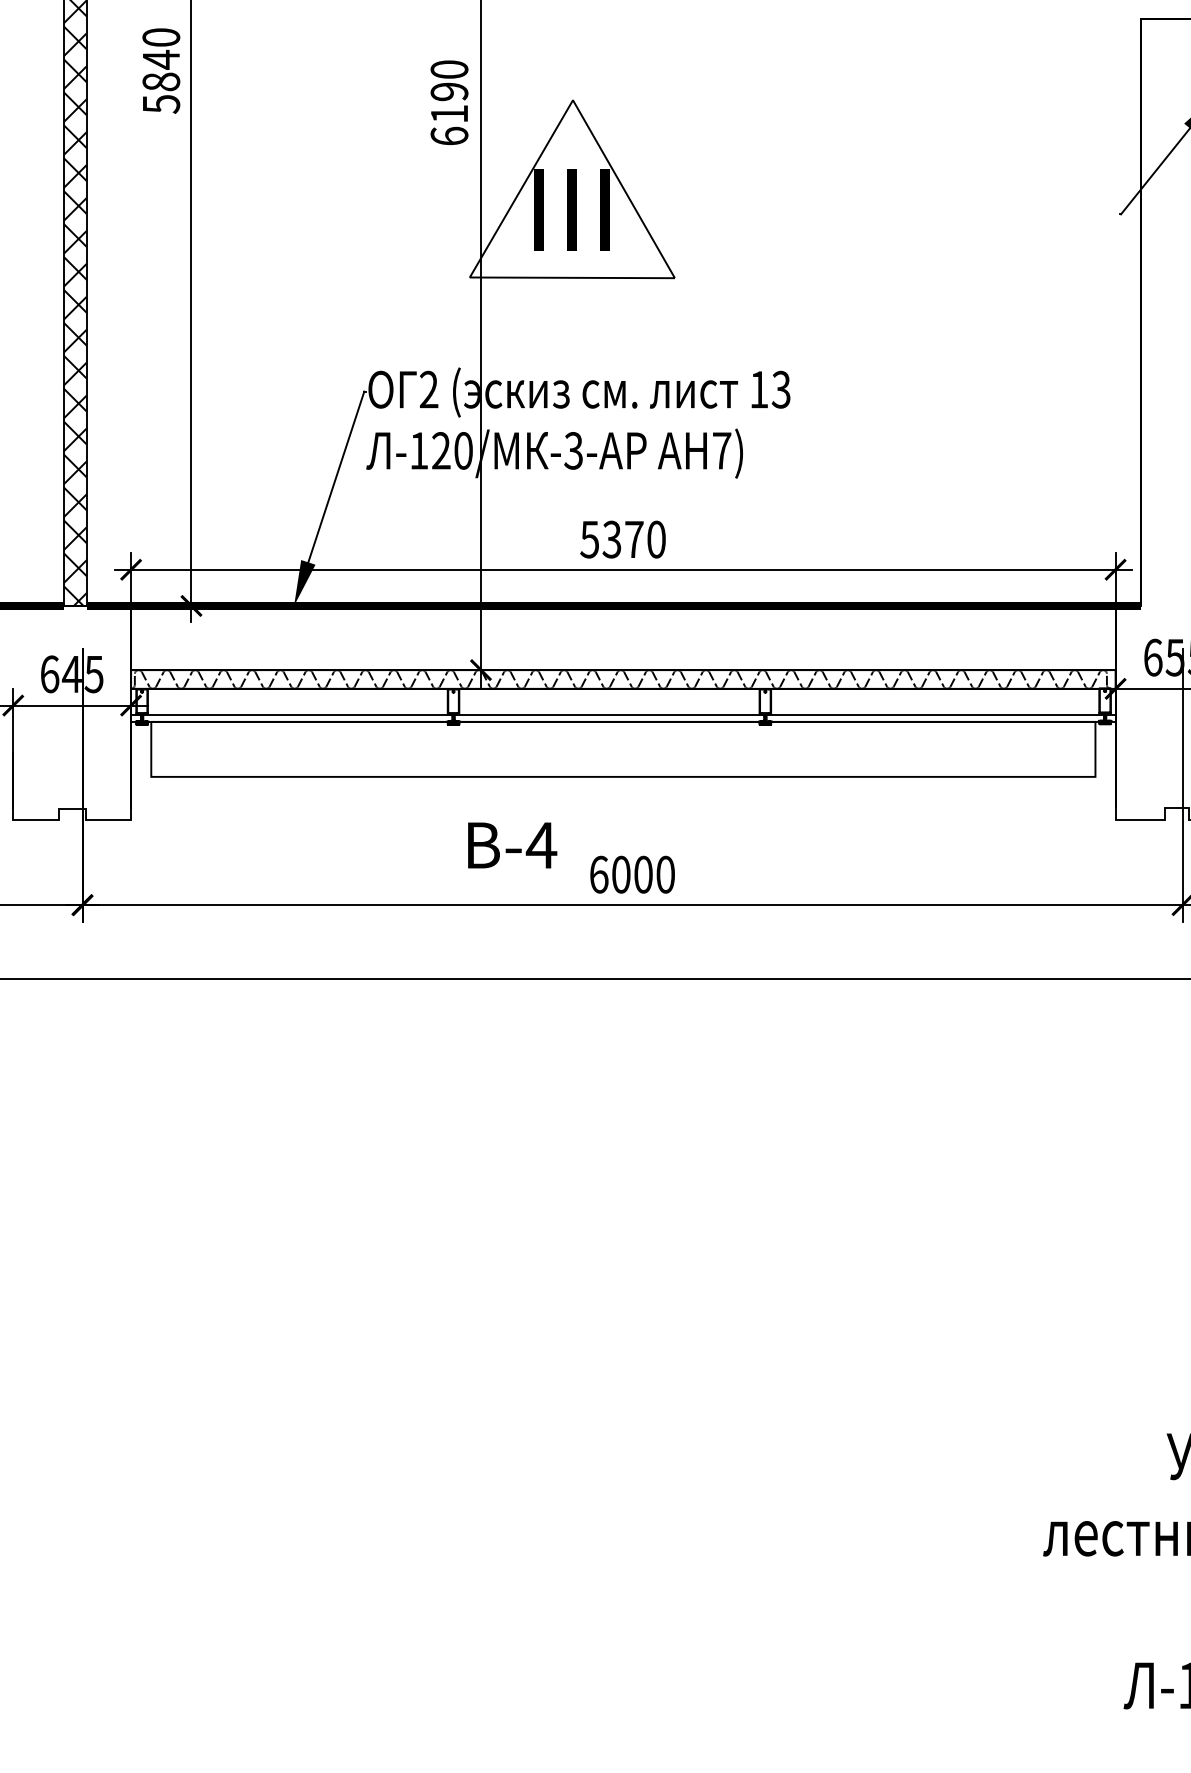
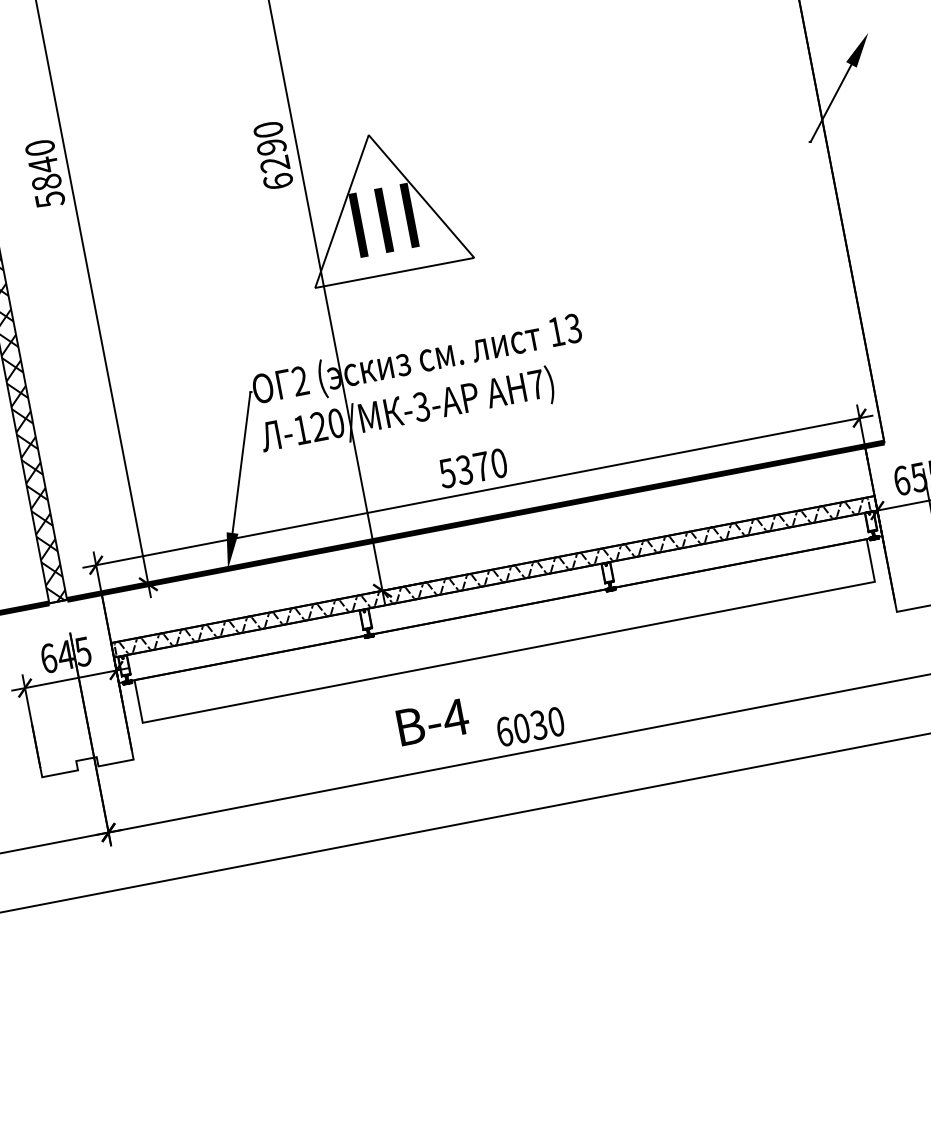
text: (448, 114) -> (274, 164), 6190 -> 6290
line: (623, 715) -> (499, 604), removed
text: (642, 874) -> (538, 725), 6000 -> 6030

